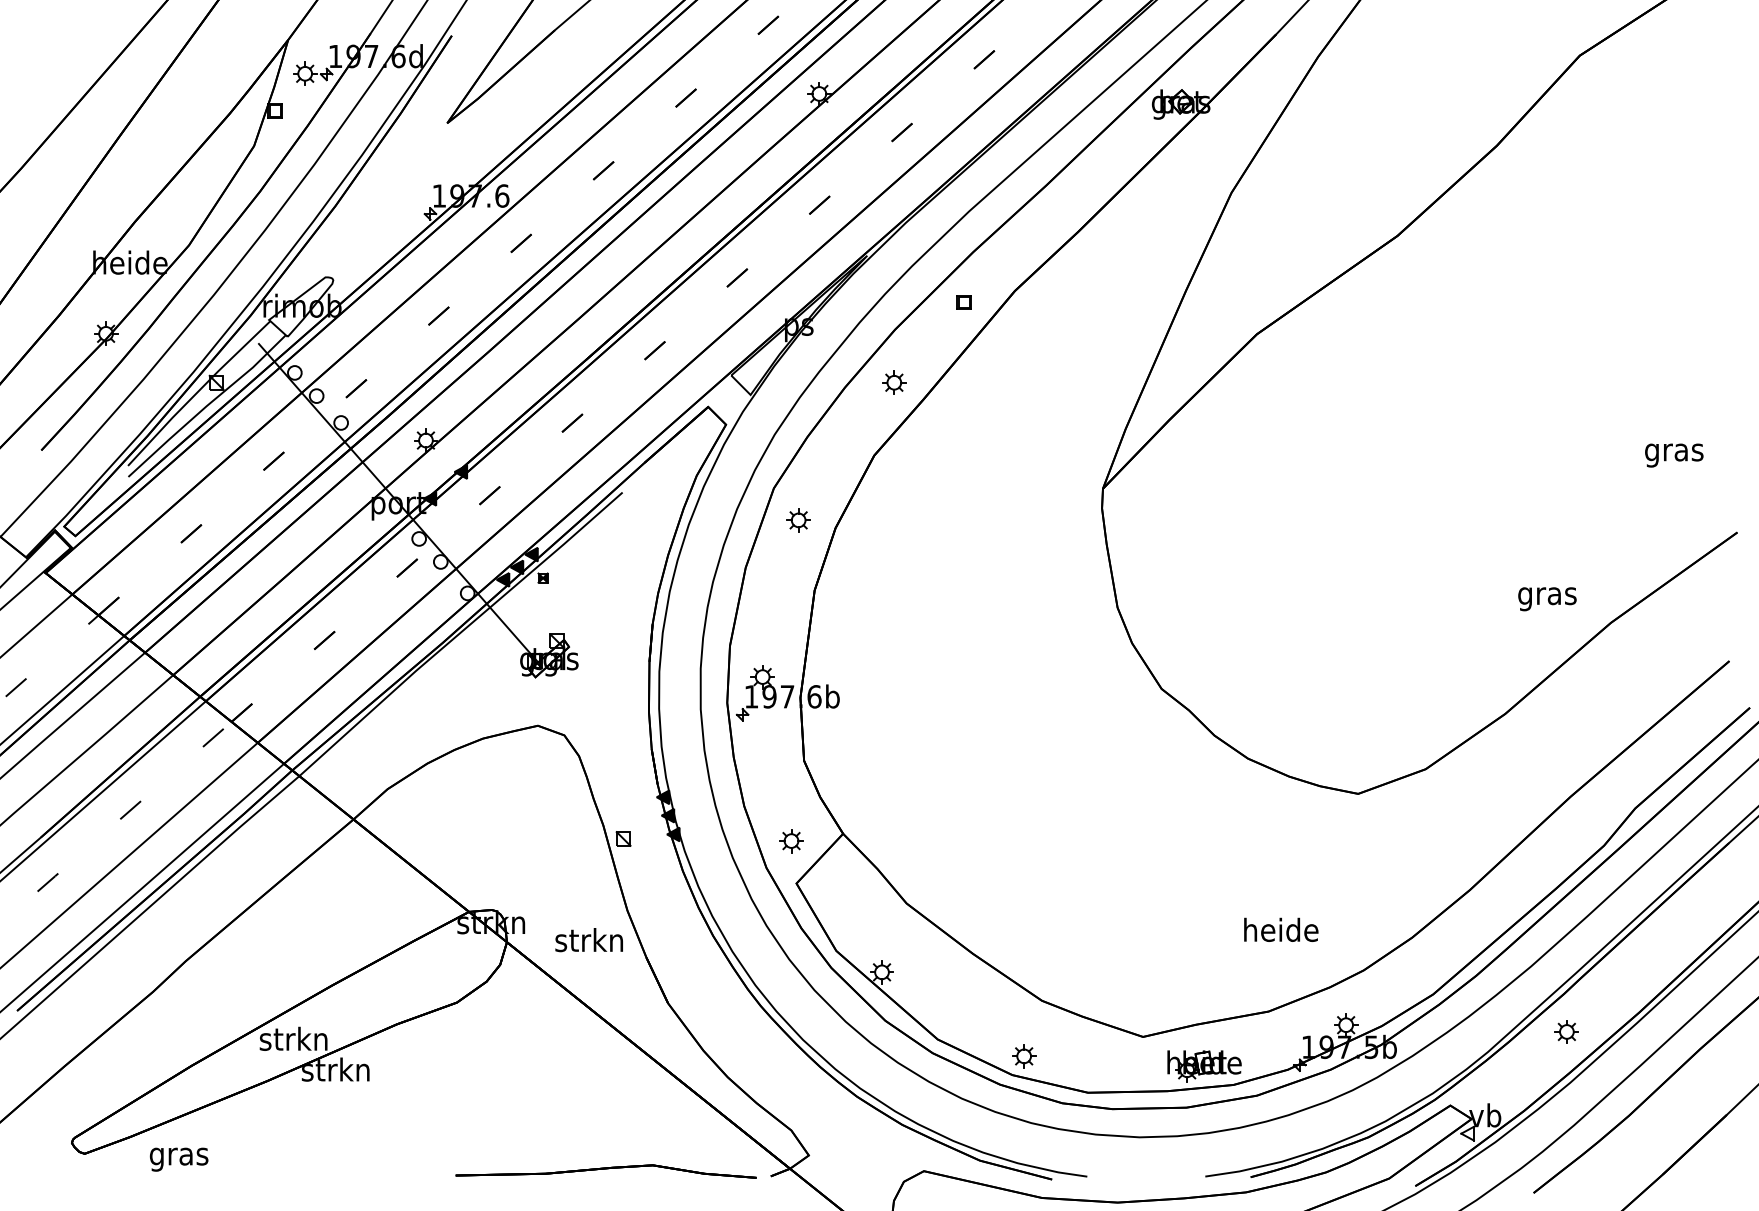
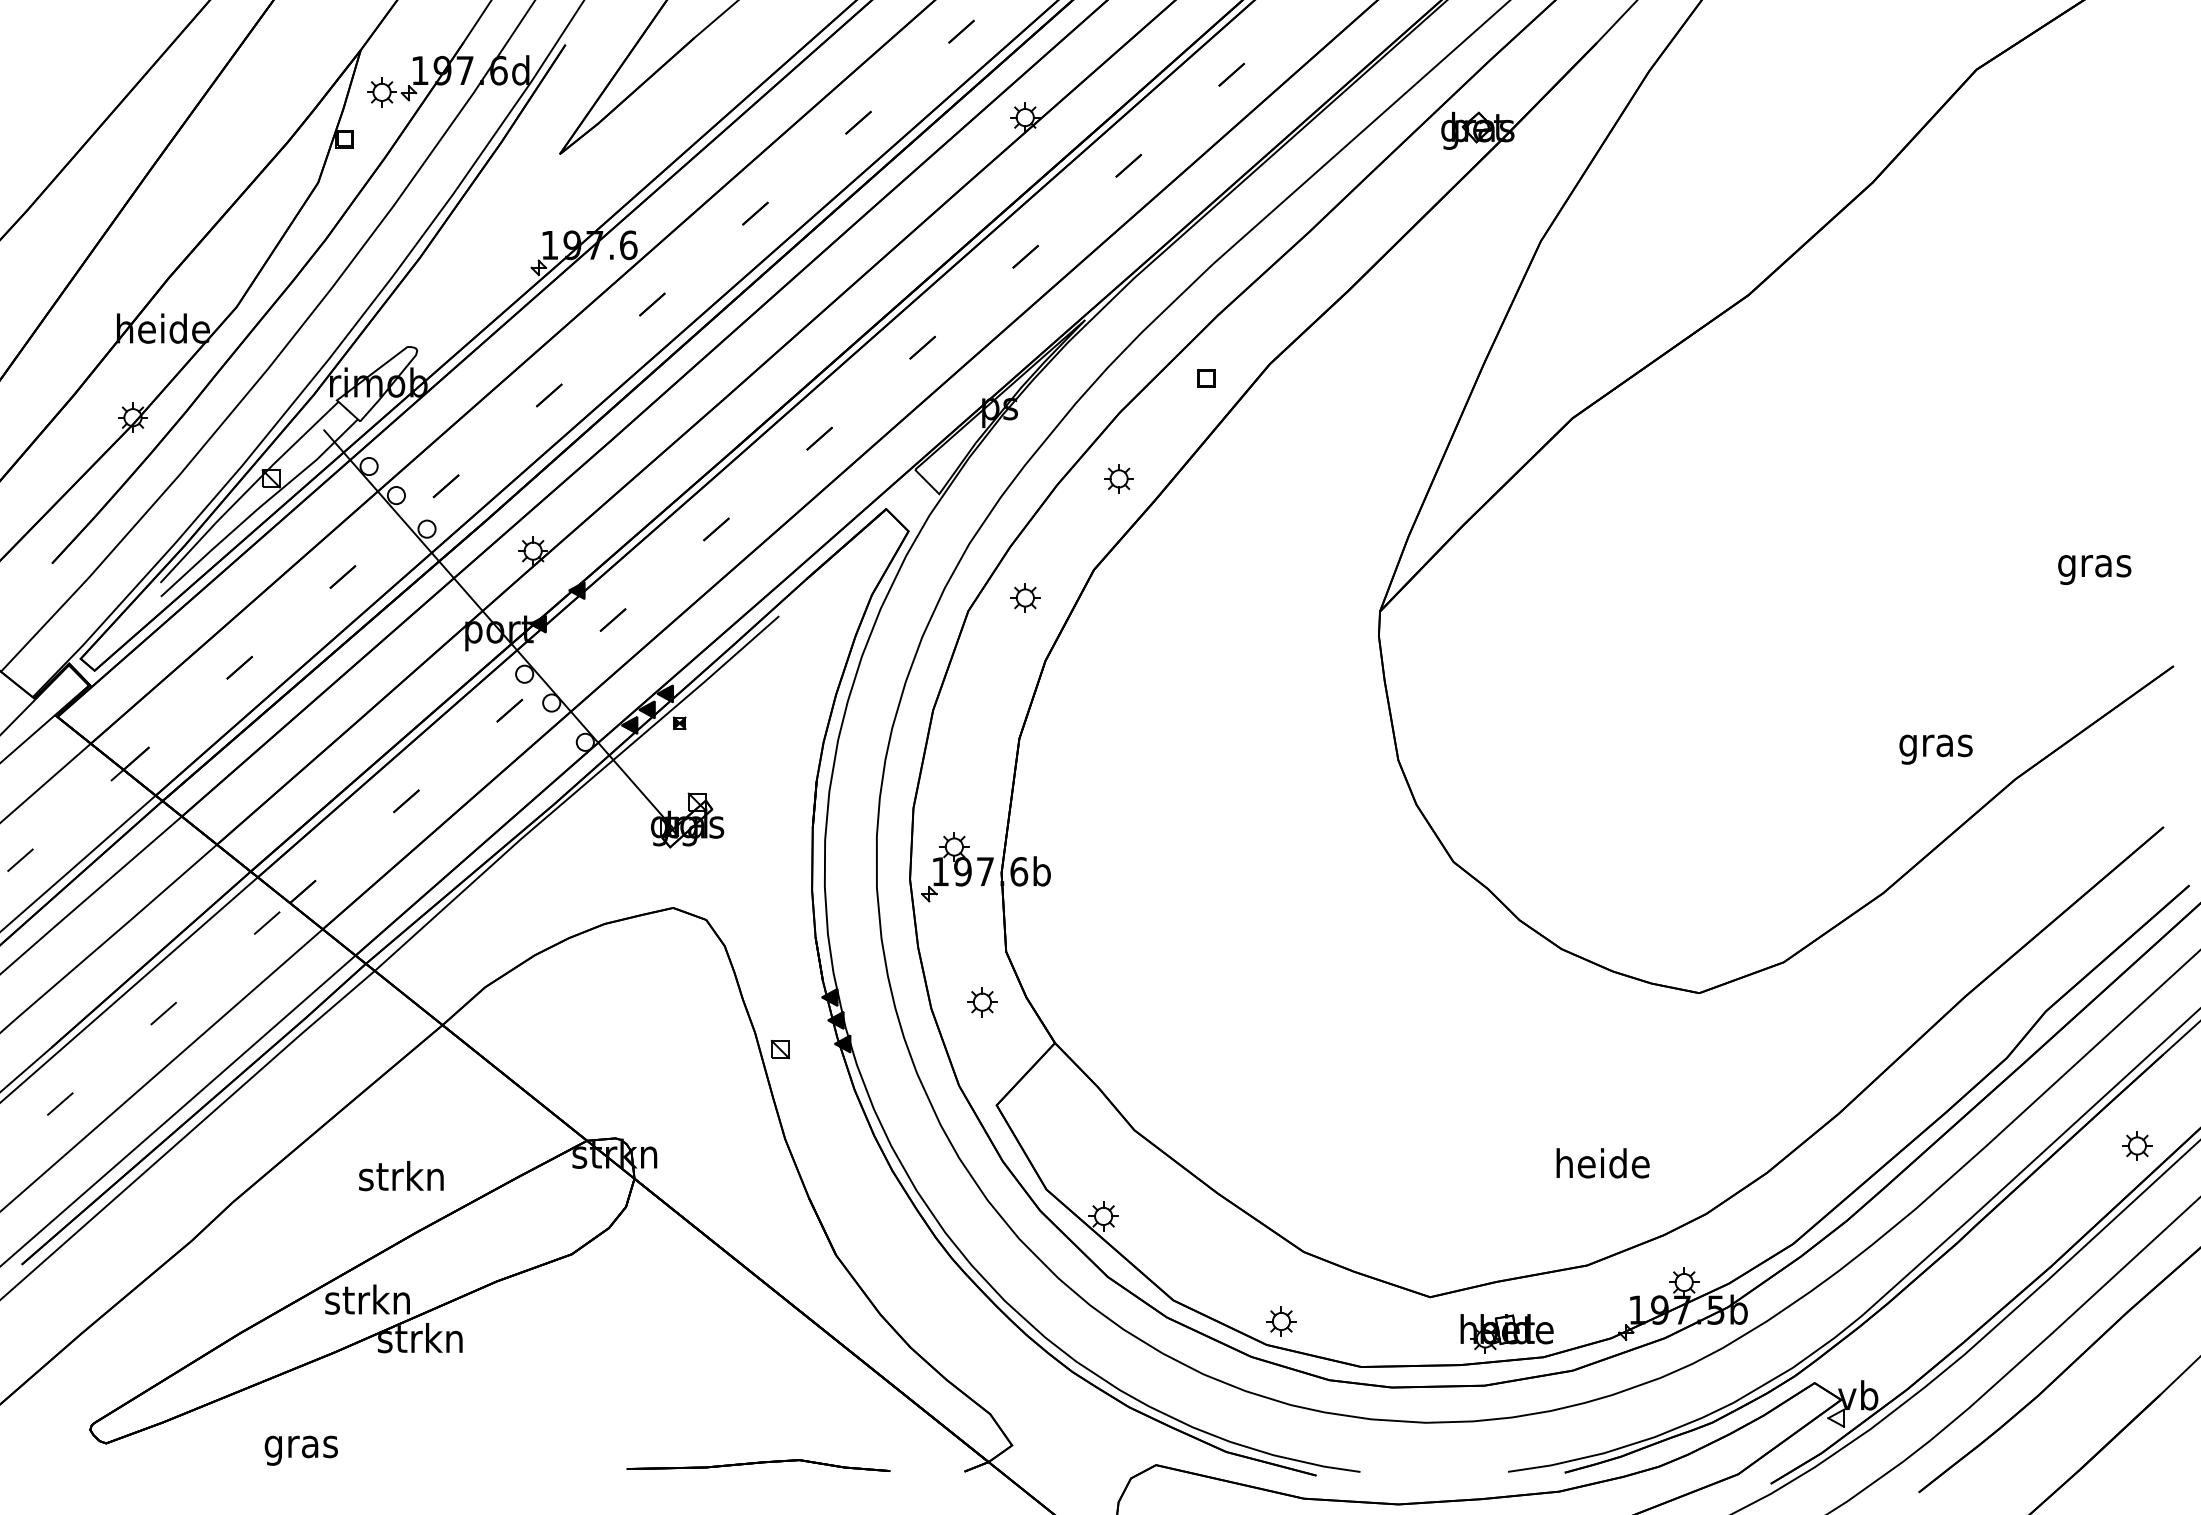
part: (798, 519) -> (1025, 597), moved
part: (791, 841) -> (982, 1002), moved
text: (589, 940) -> (401, 1176), moved
part: (1566, 1031) -> (2137, 1145), moved
text: (178, 1159) -> (300, 1450), moved
part: (606, 1171) -> (758, 1465), size x0.7

